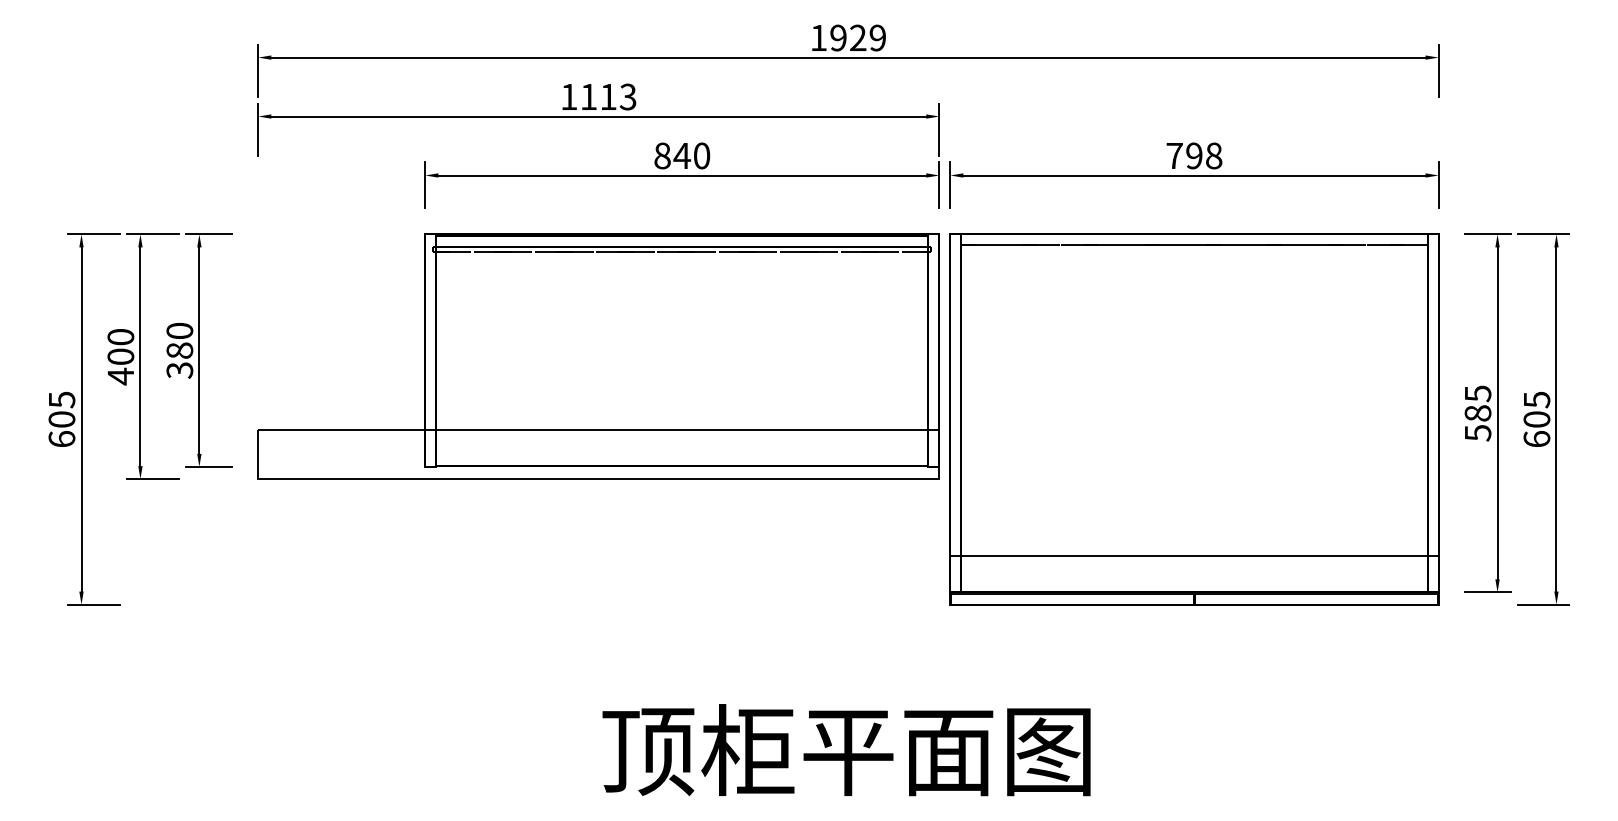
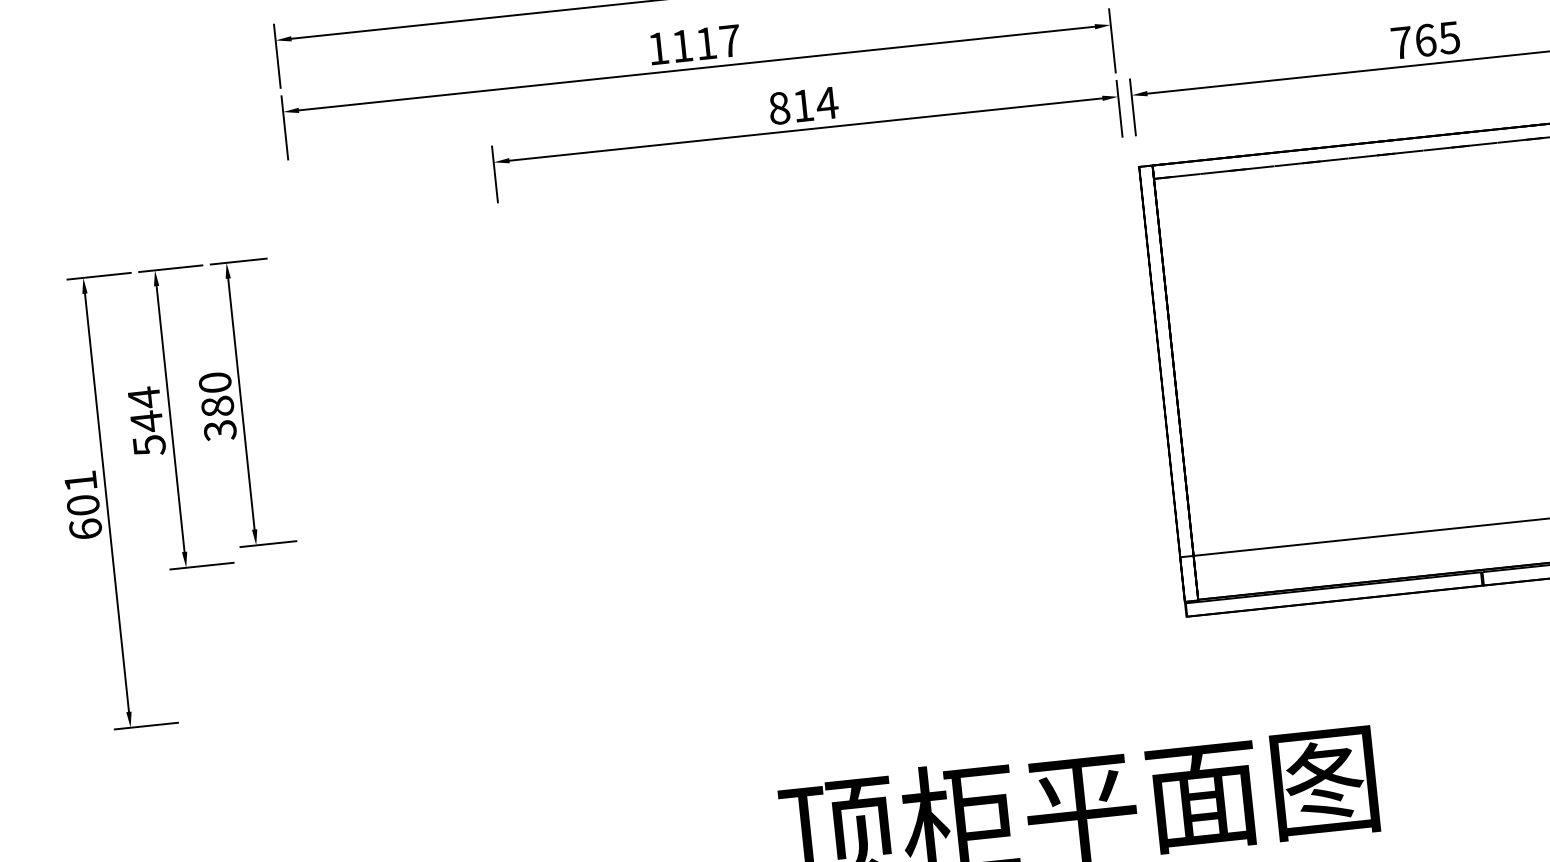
text: (627, 96) -> (729, 40), 1113 -> 1117
text: (691, 155) -> (814, 104), 840 -> 814
text: (1204, 155) -> (1437, 38), 798 -> 765
text: (120, 356) -> (146, 421), 400 -> 544
part: (598, 356) -> (727, 360), removed
text: (62, 399) -> (81, 480), 605 -> 601

